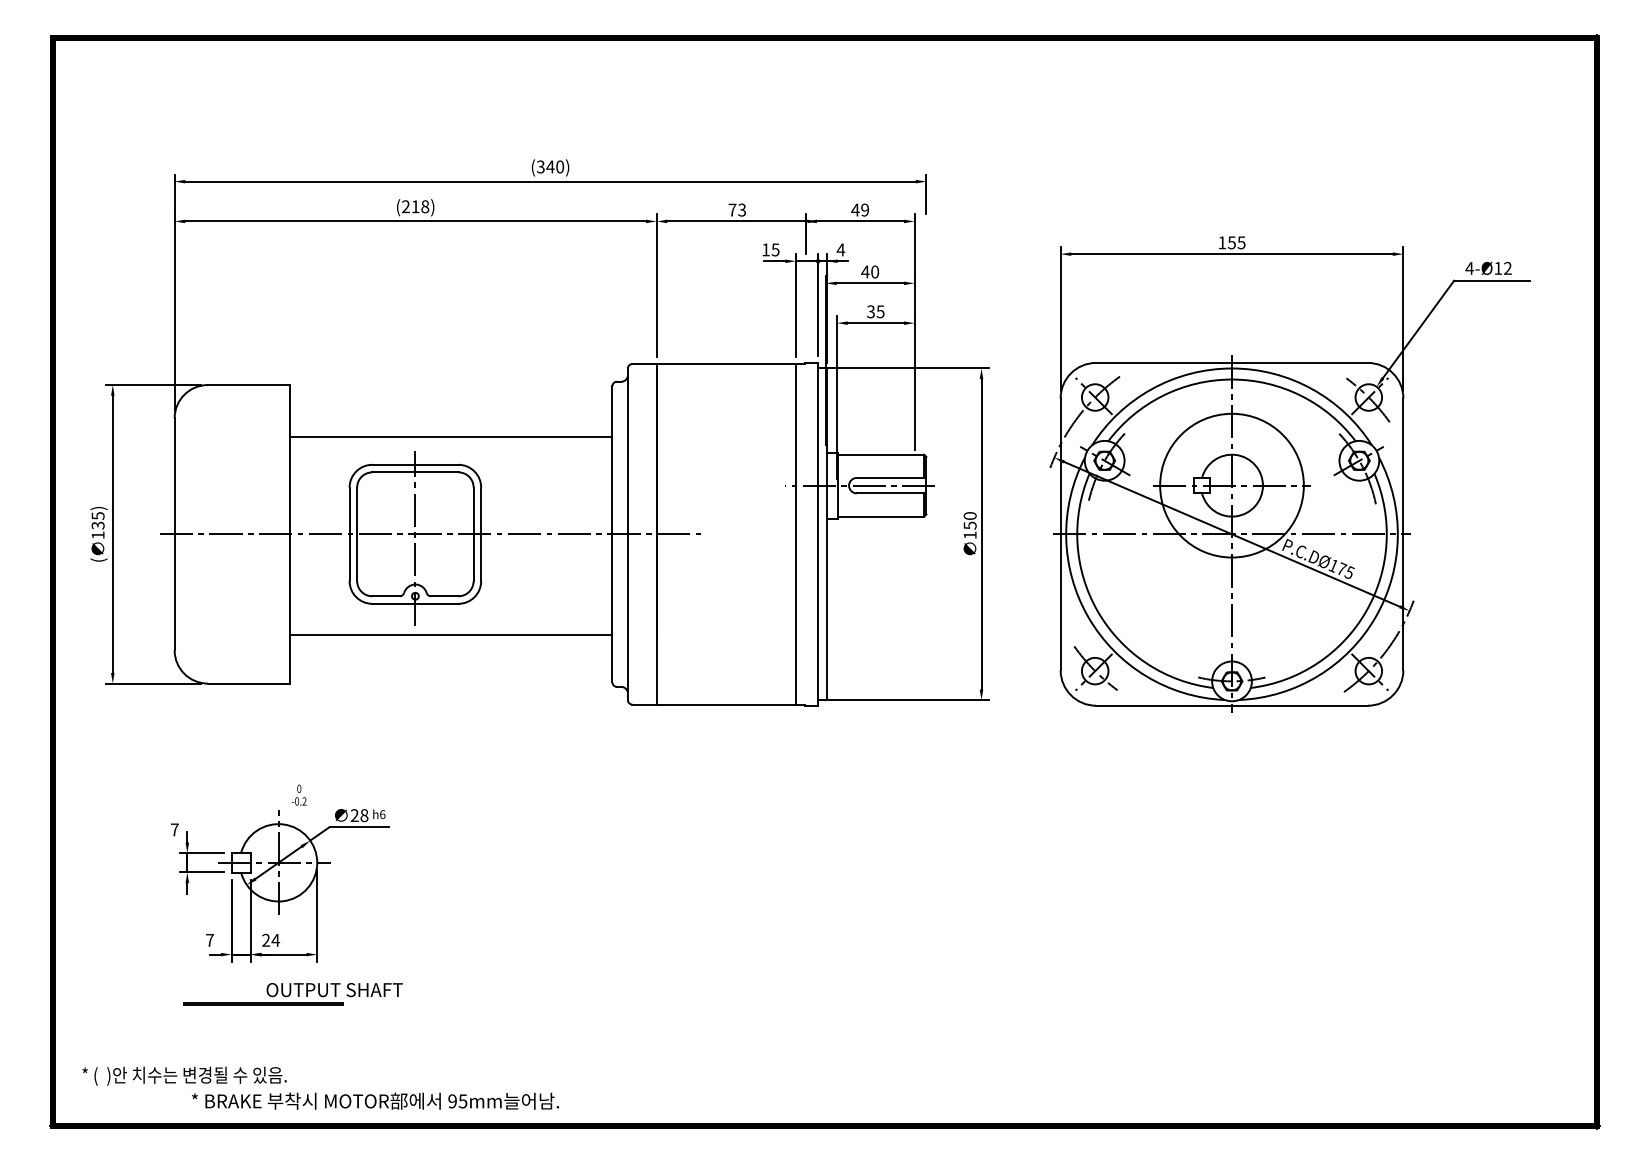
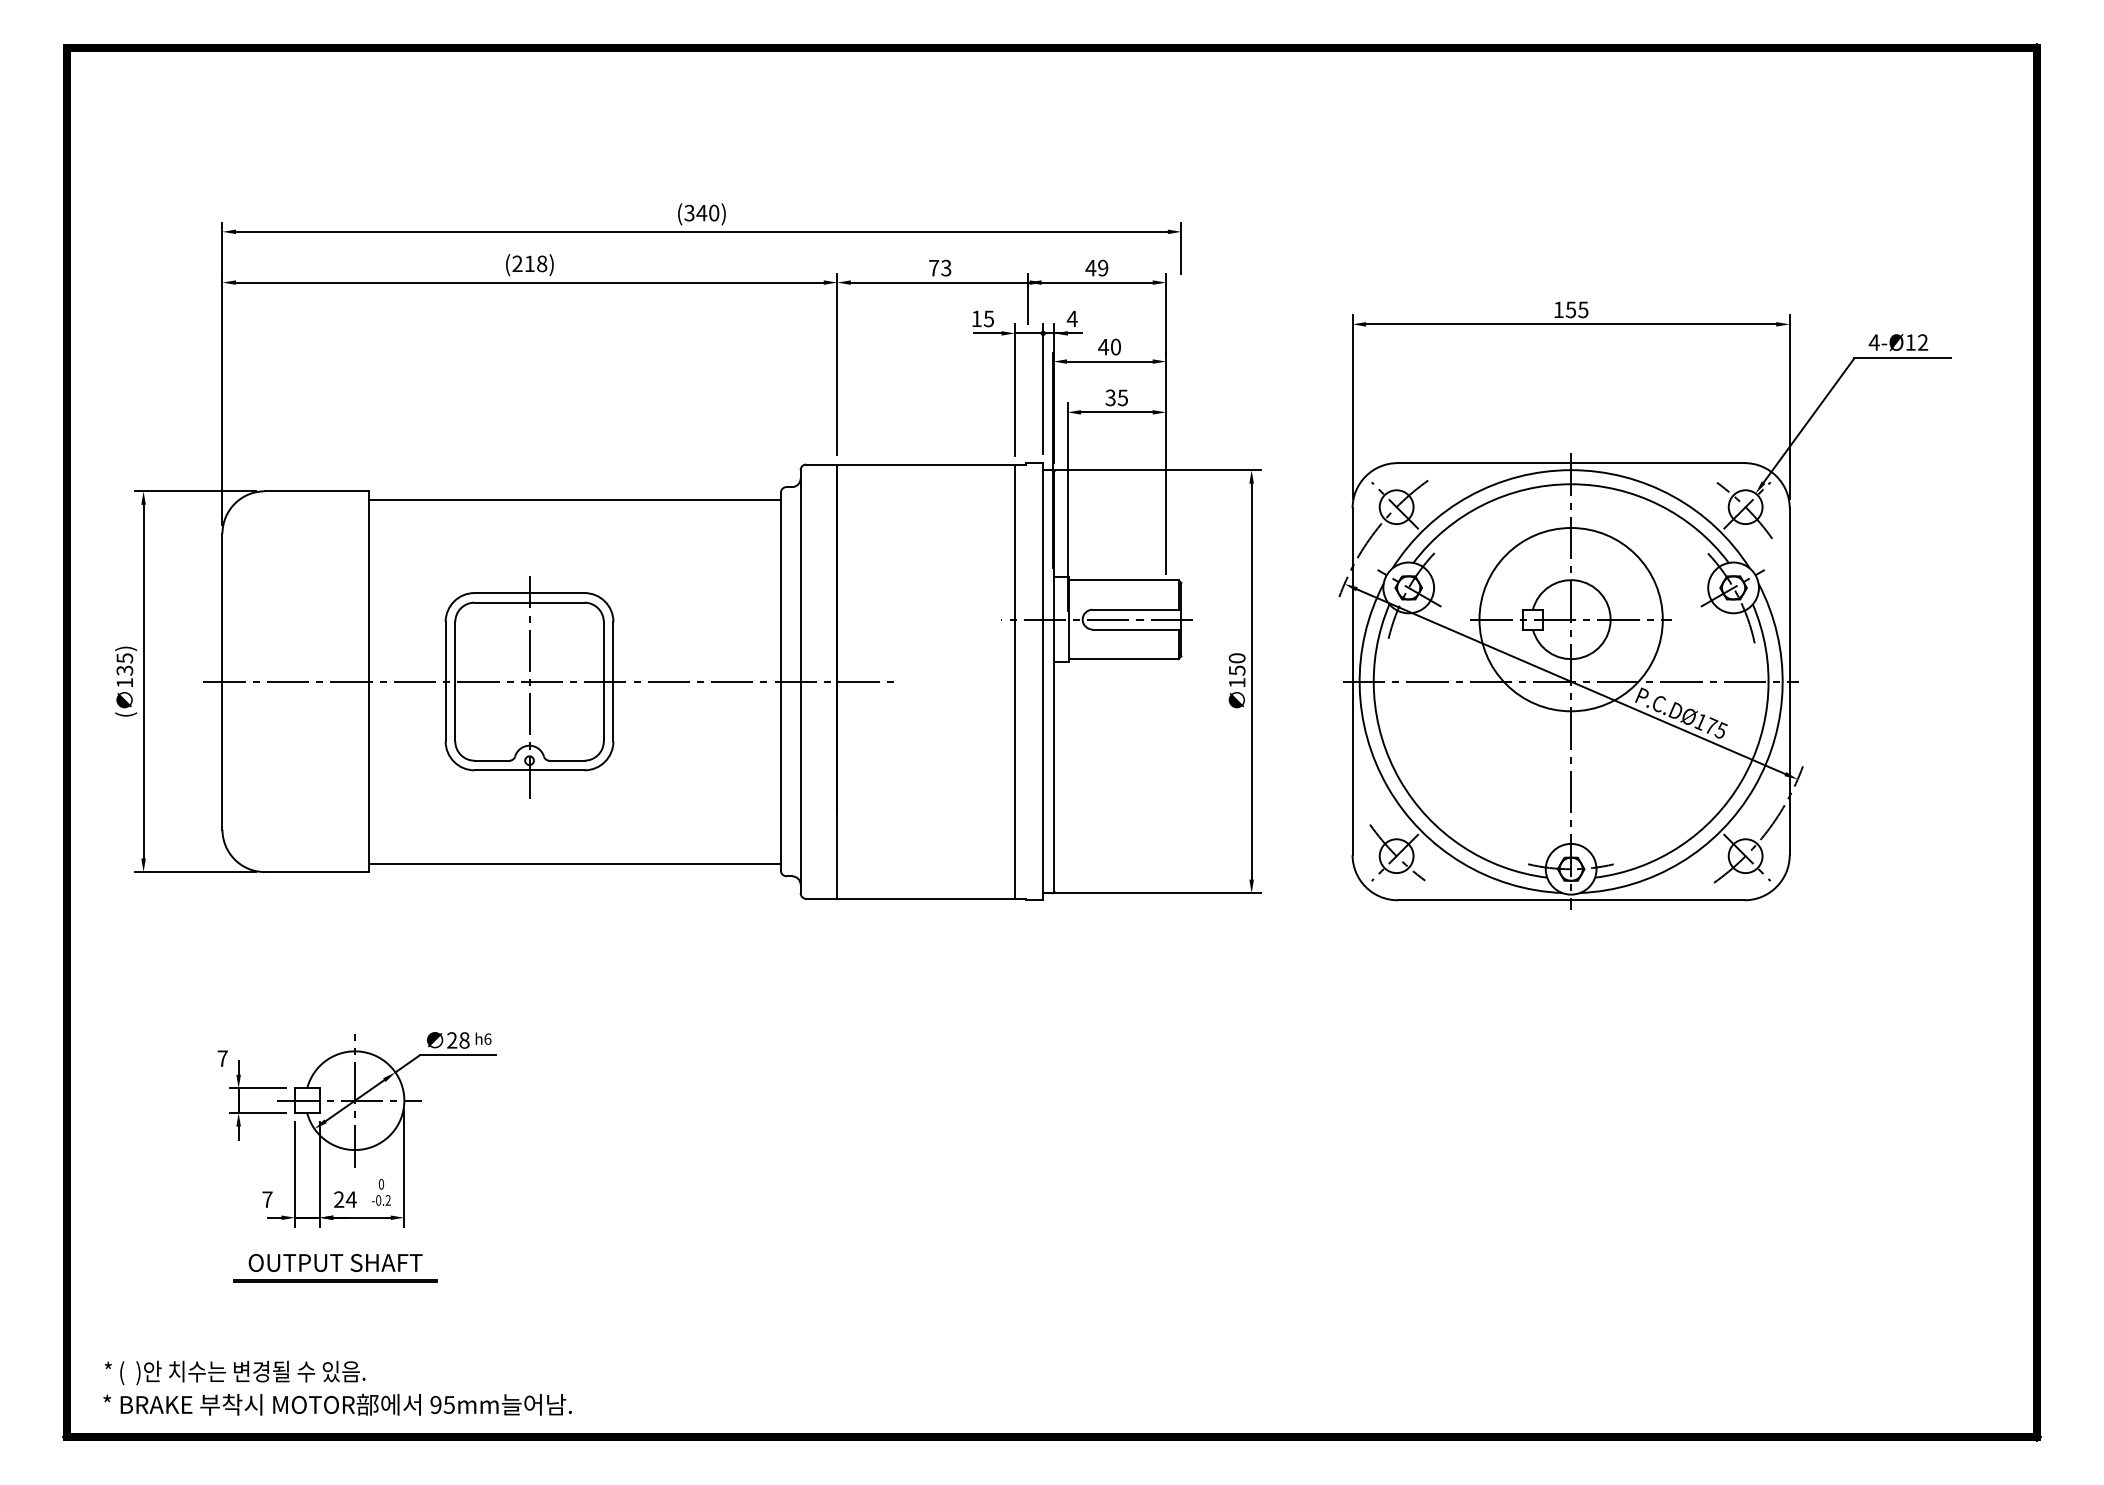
line: (450, 436) -> (574, 499), moved
line: (450, 634) -> (574, 863), moved
text: (299, 795) -> (381, 1192), moved
text: (334, 989) -> (335, 1262), moved
text: (375, 1101) -> (337, 1404), moved

